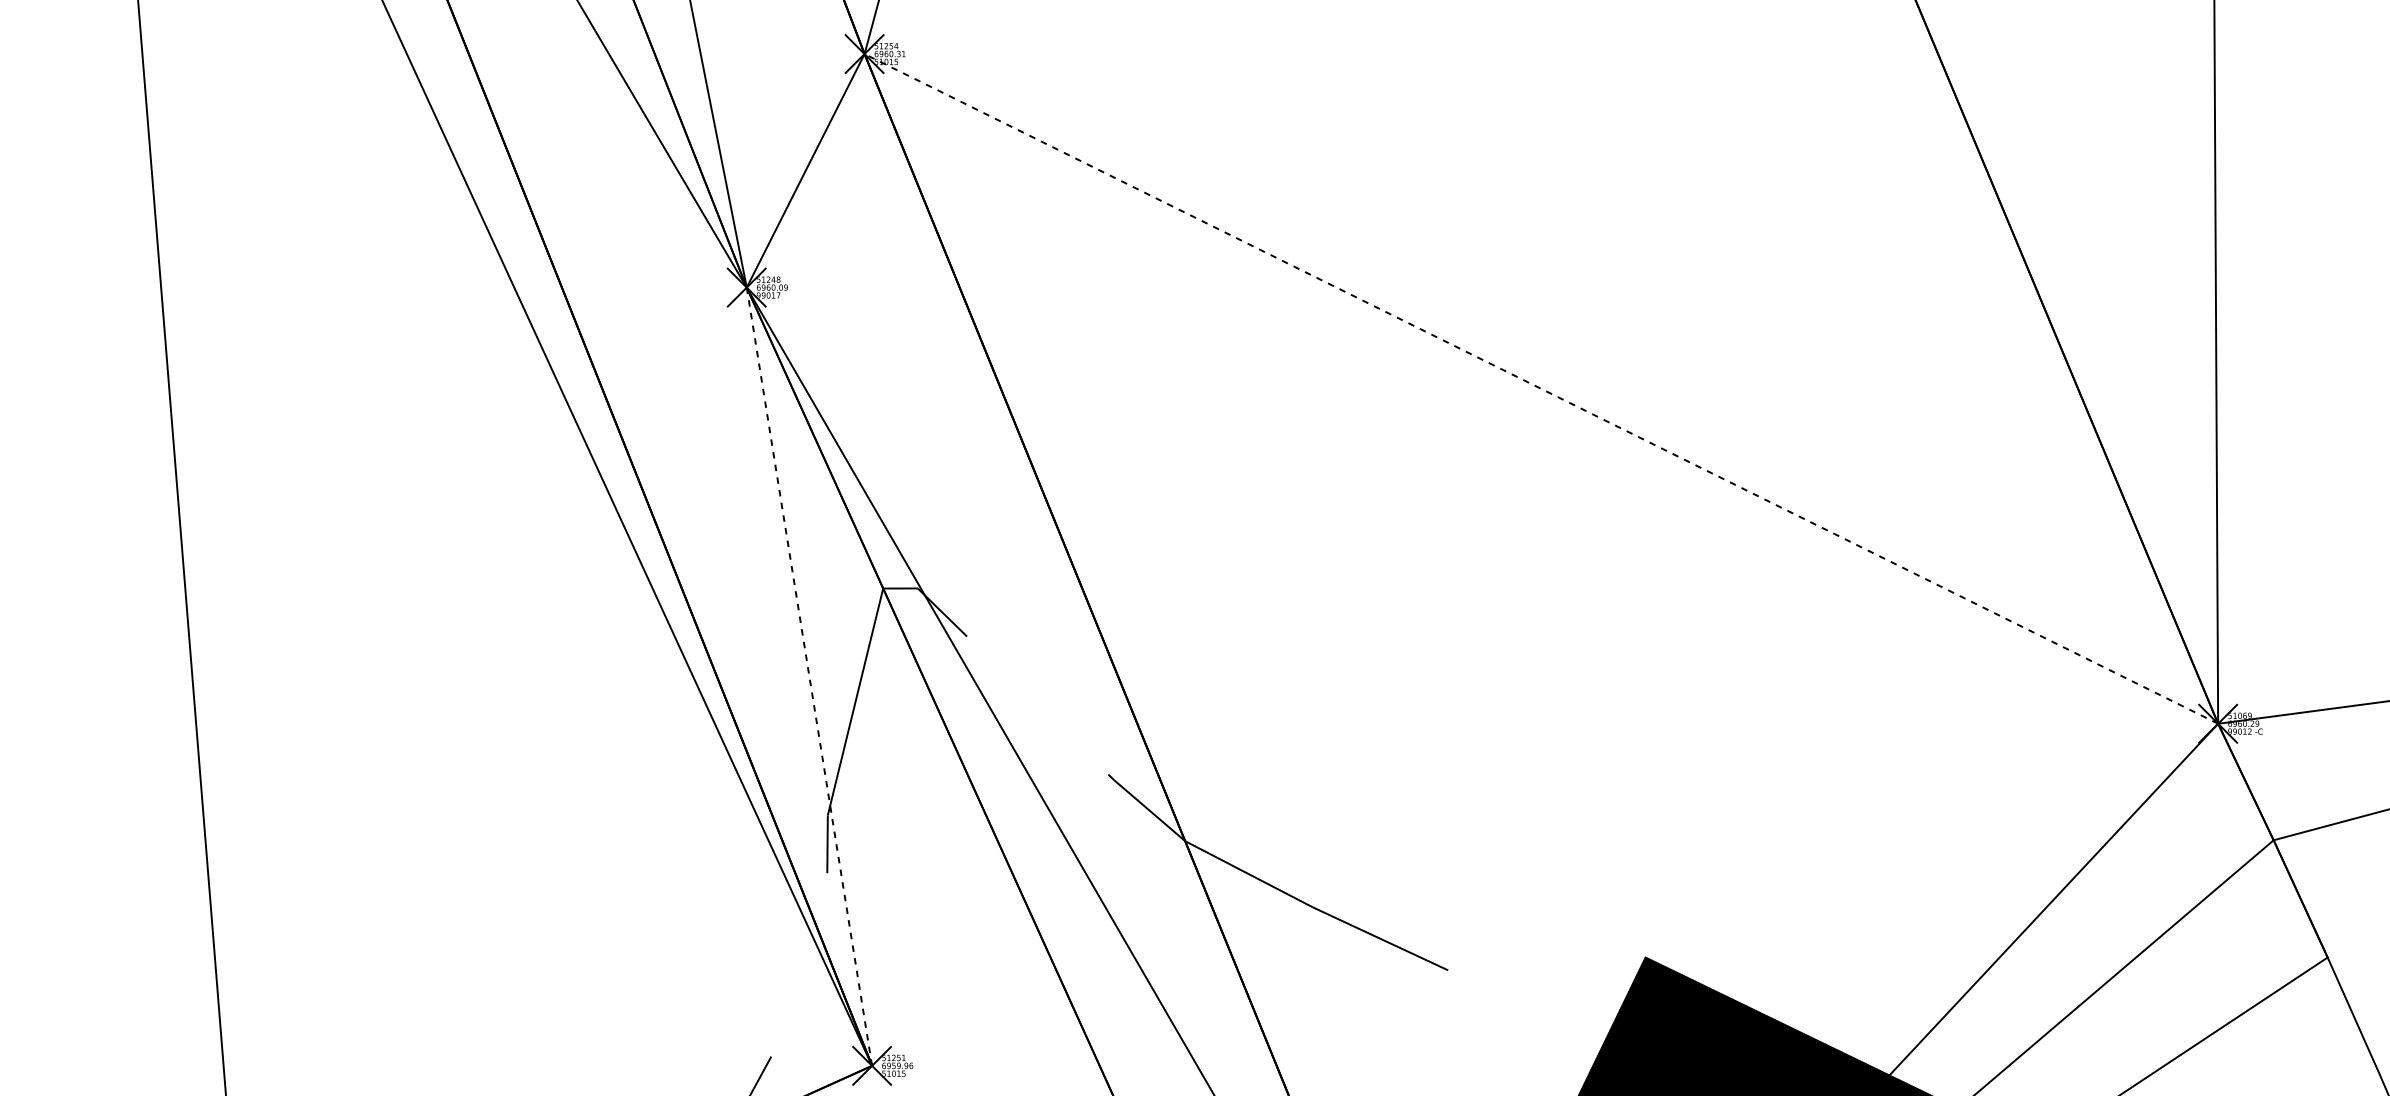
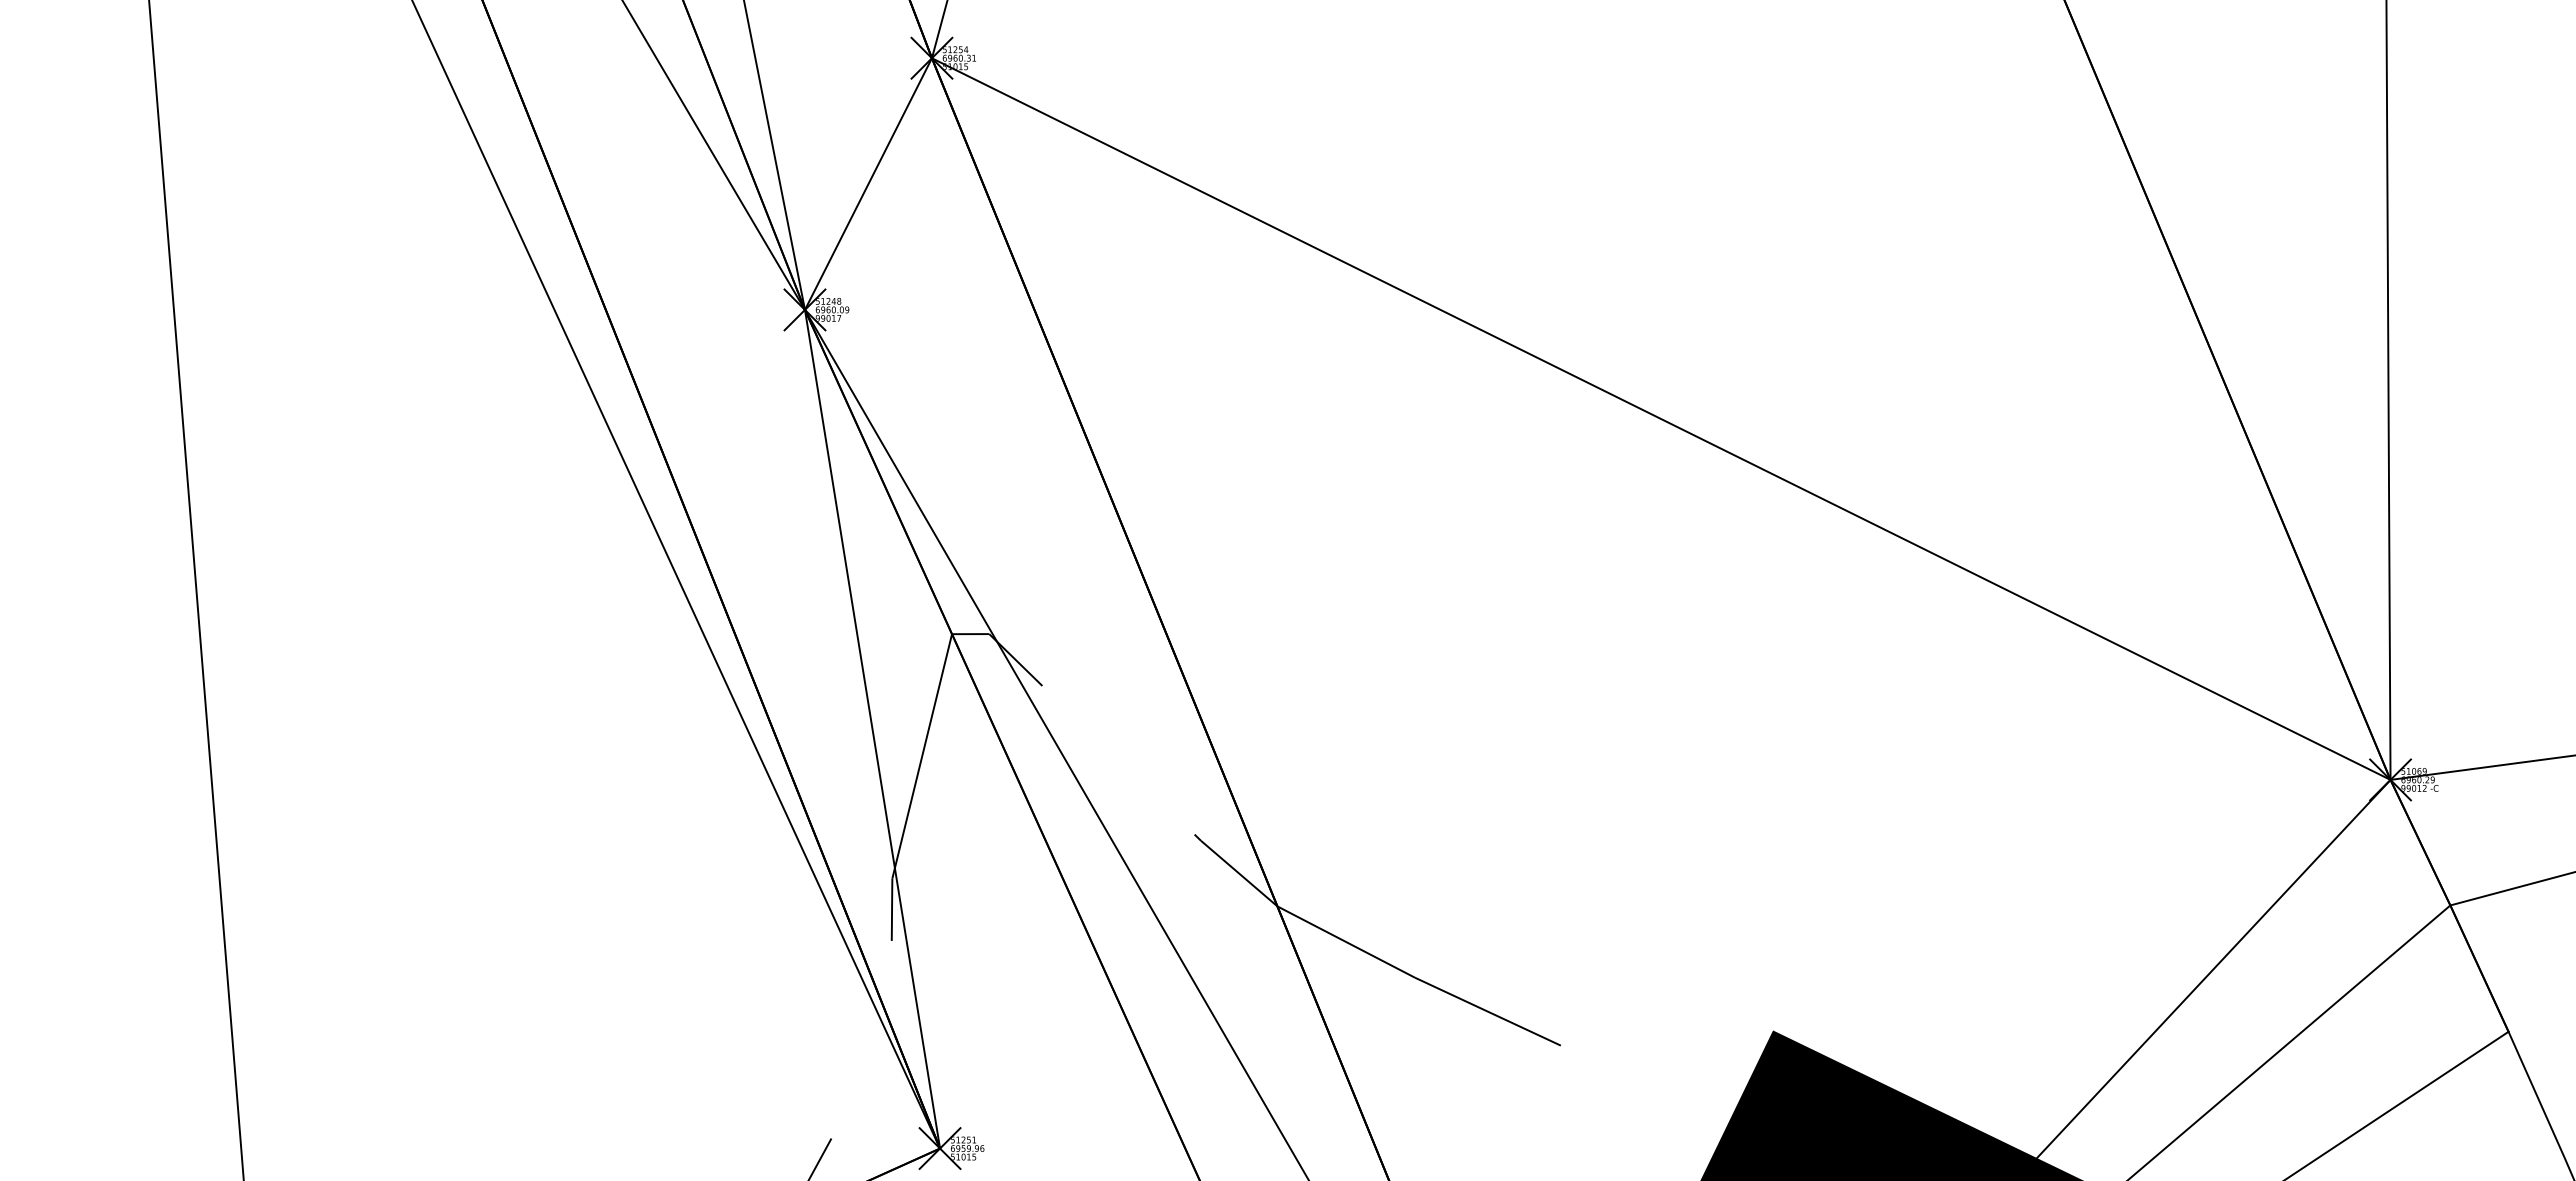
line: (1541, 389) -> (1661, 419), dashed -> solid
line: (809, 676) -> (872, 729), dashed -> solid

